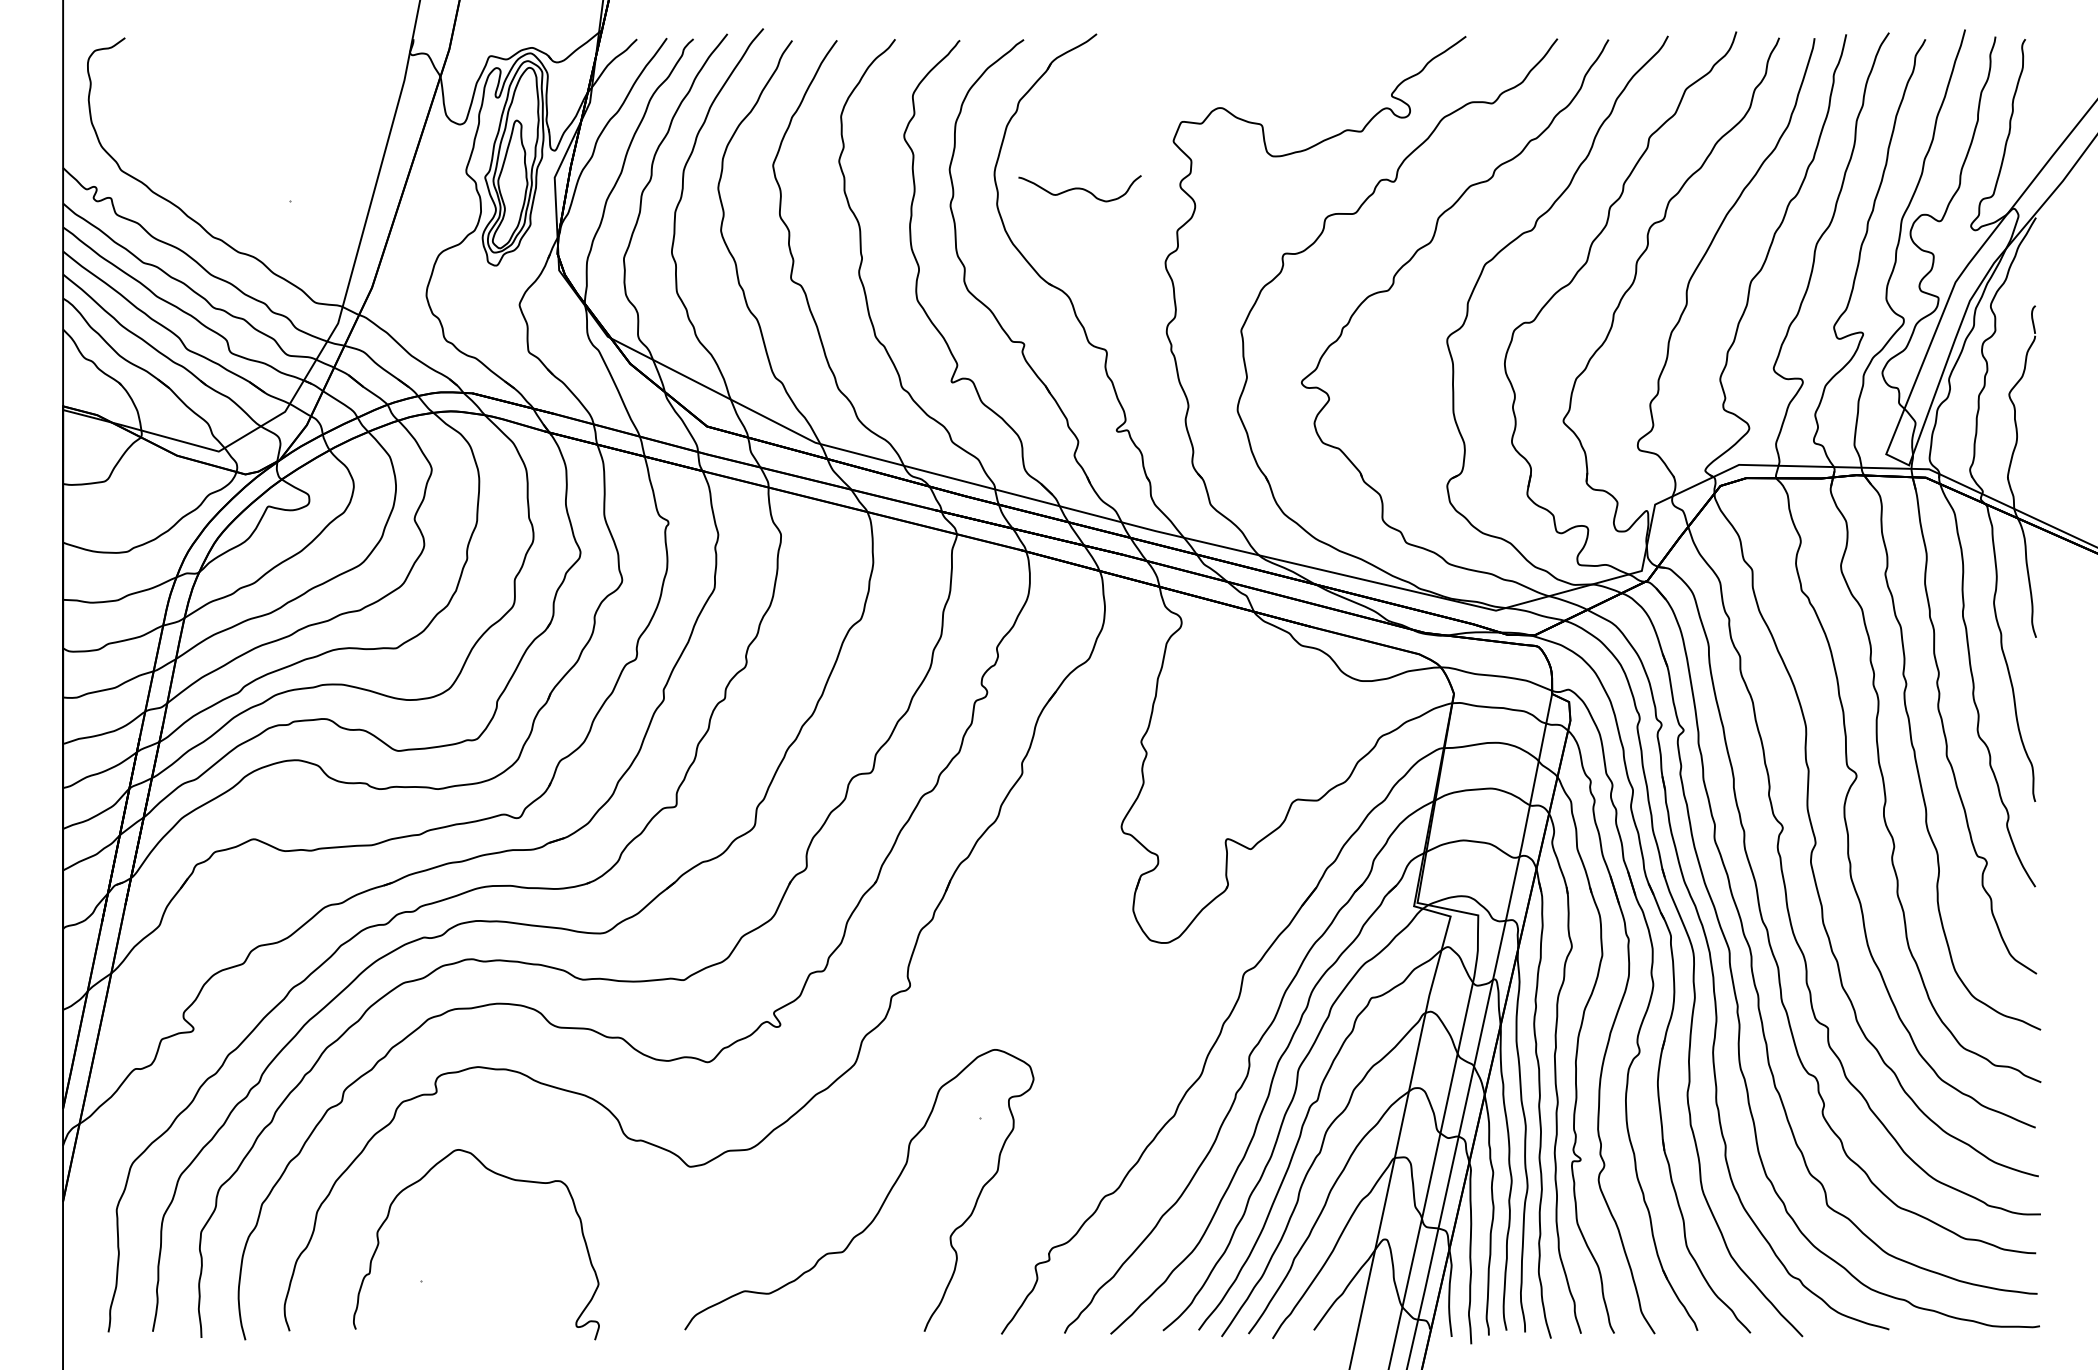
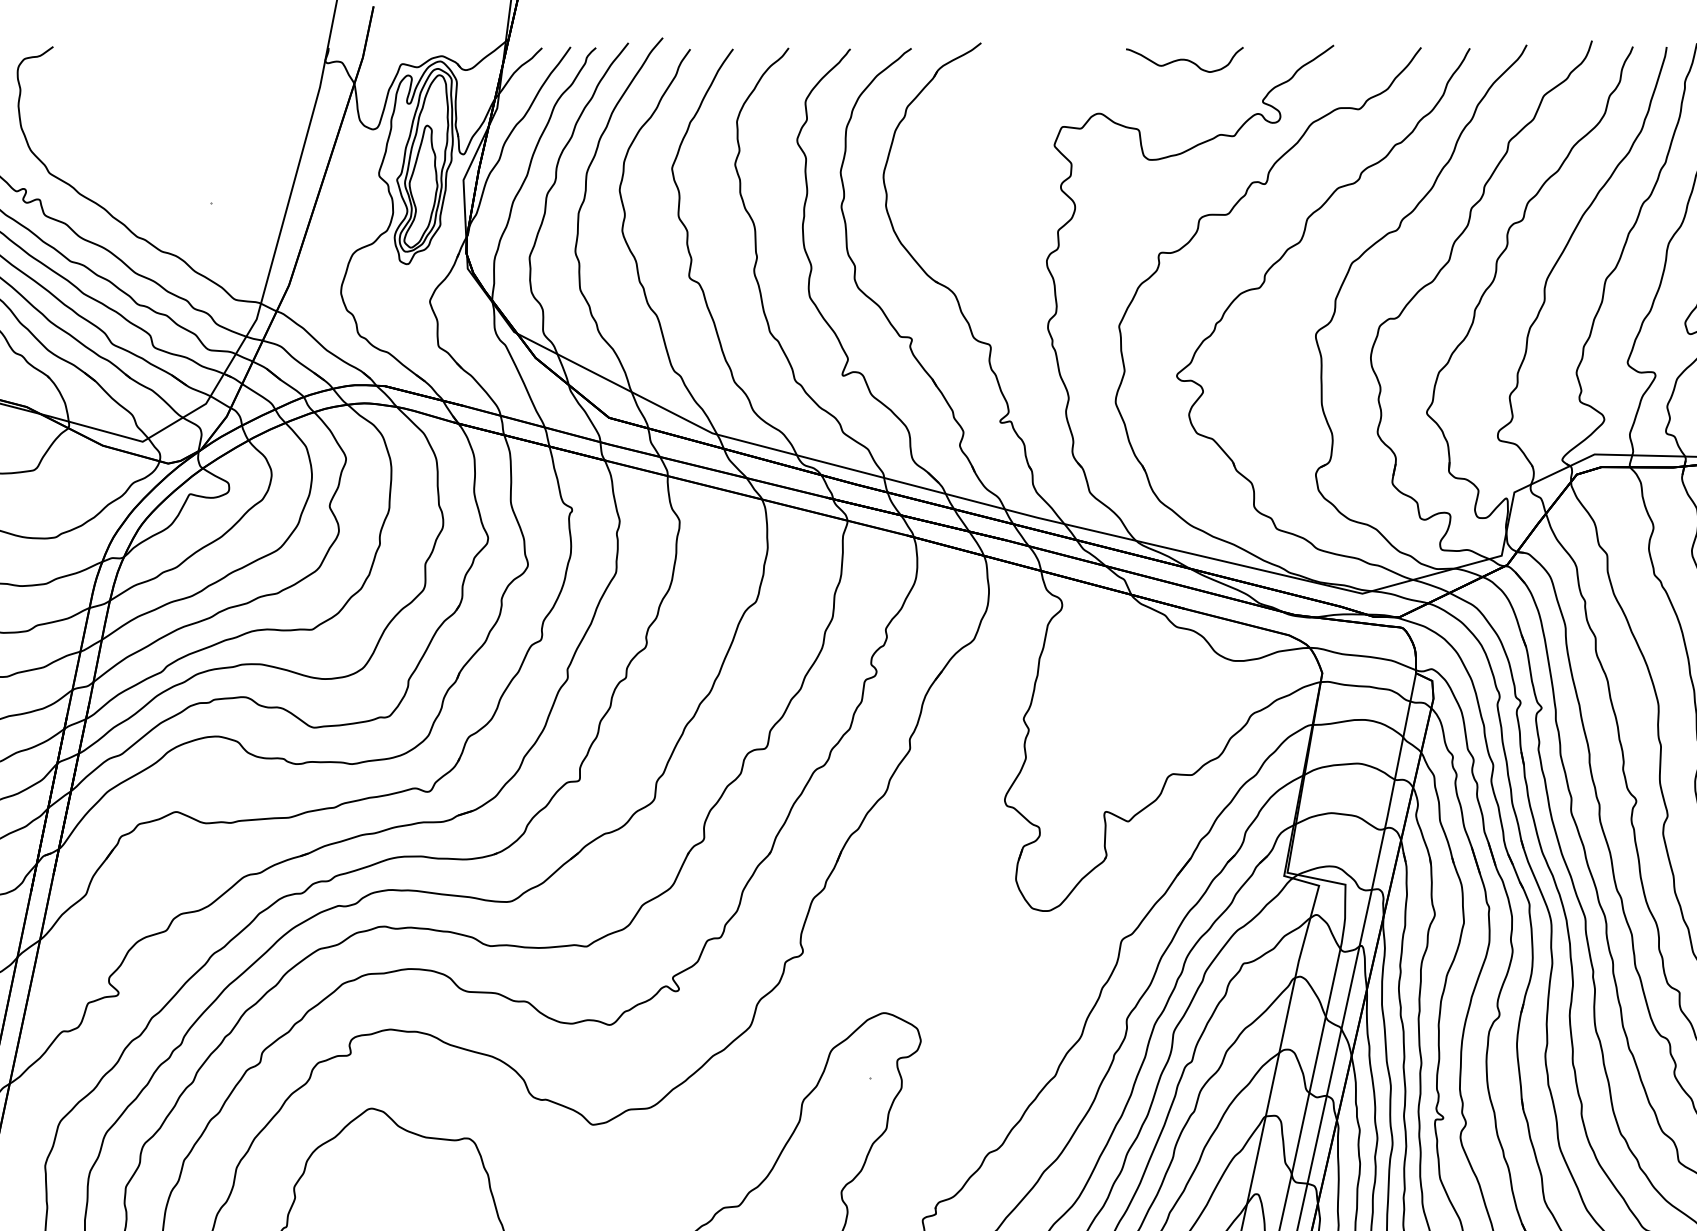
curve: (1079, 188) -> (1184, 59), moved

